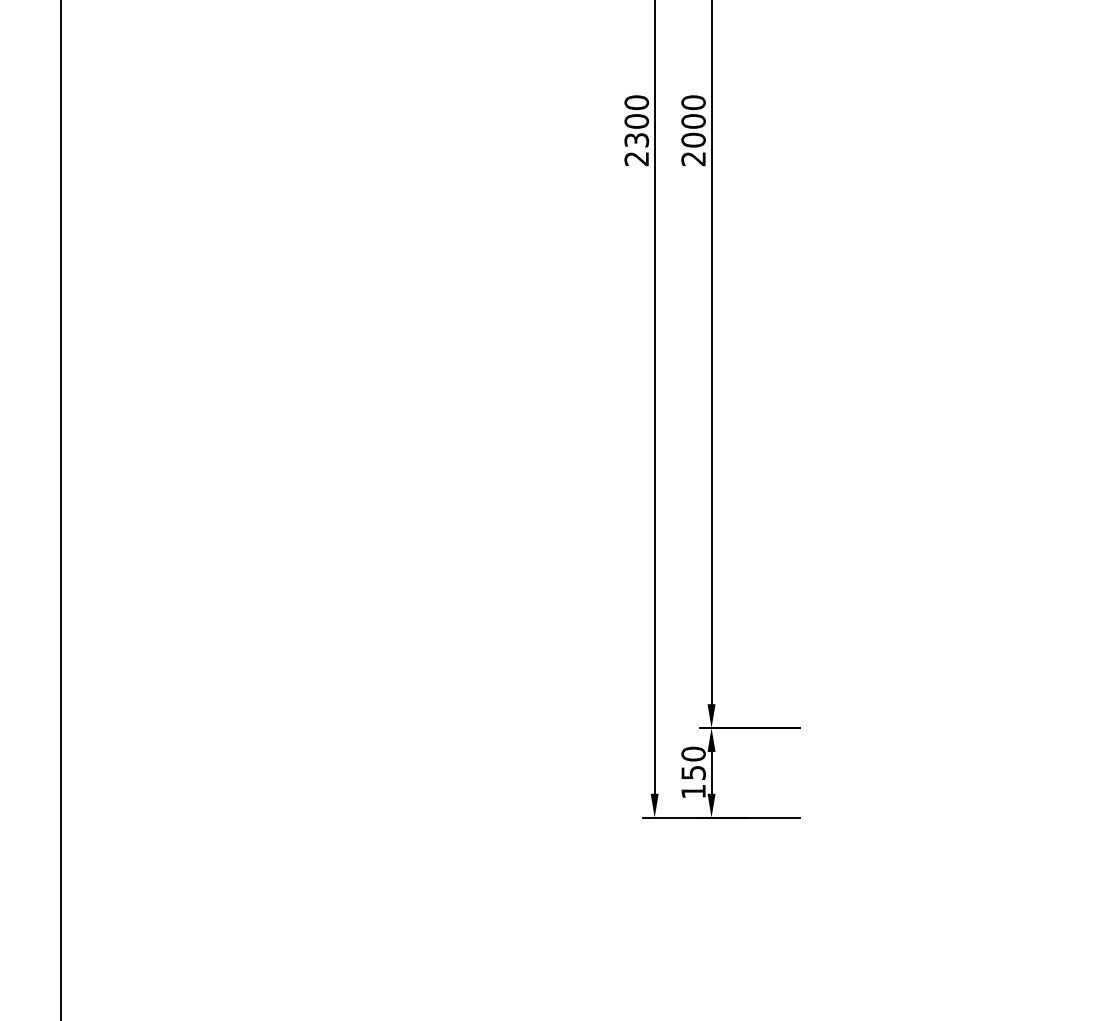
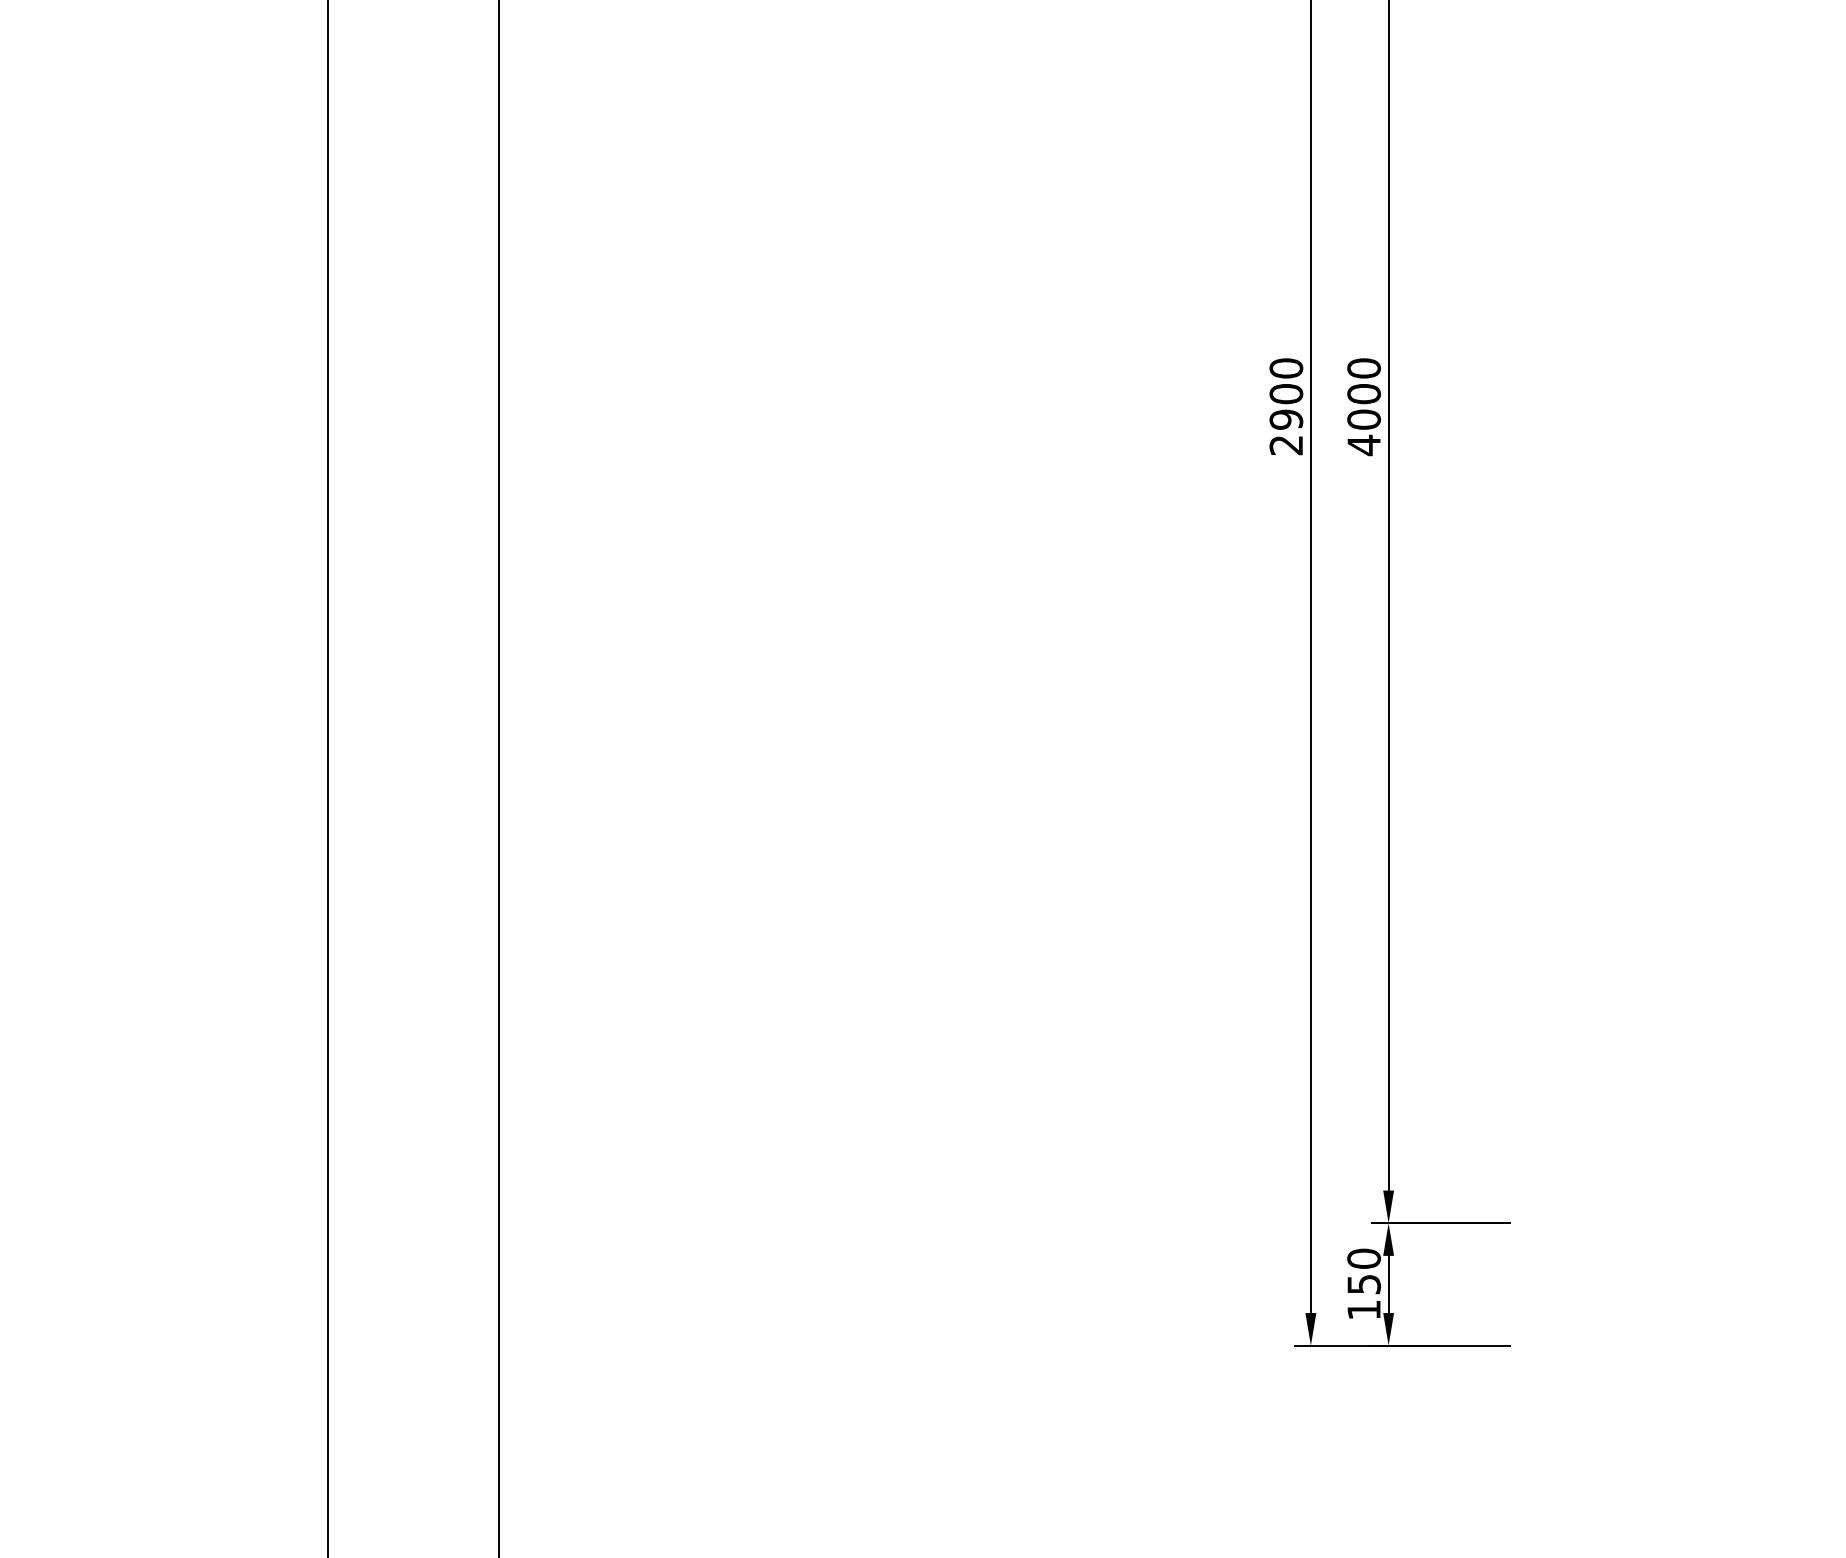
text: (636, 140) -> (1286, 419), 2300 -> 2900
text: (693, 159) -> (1363, 445), 2000 -> 4000

